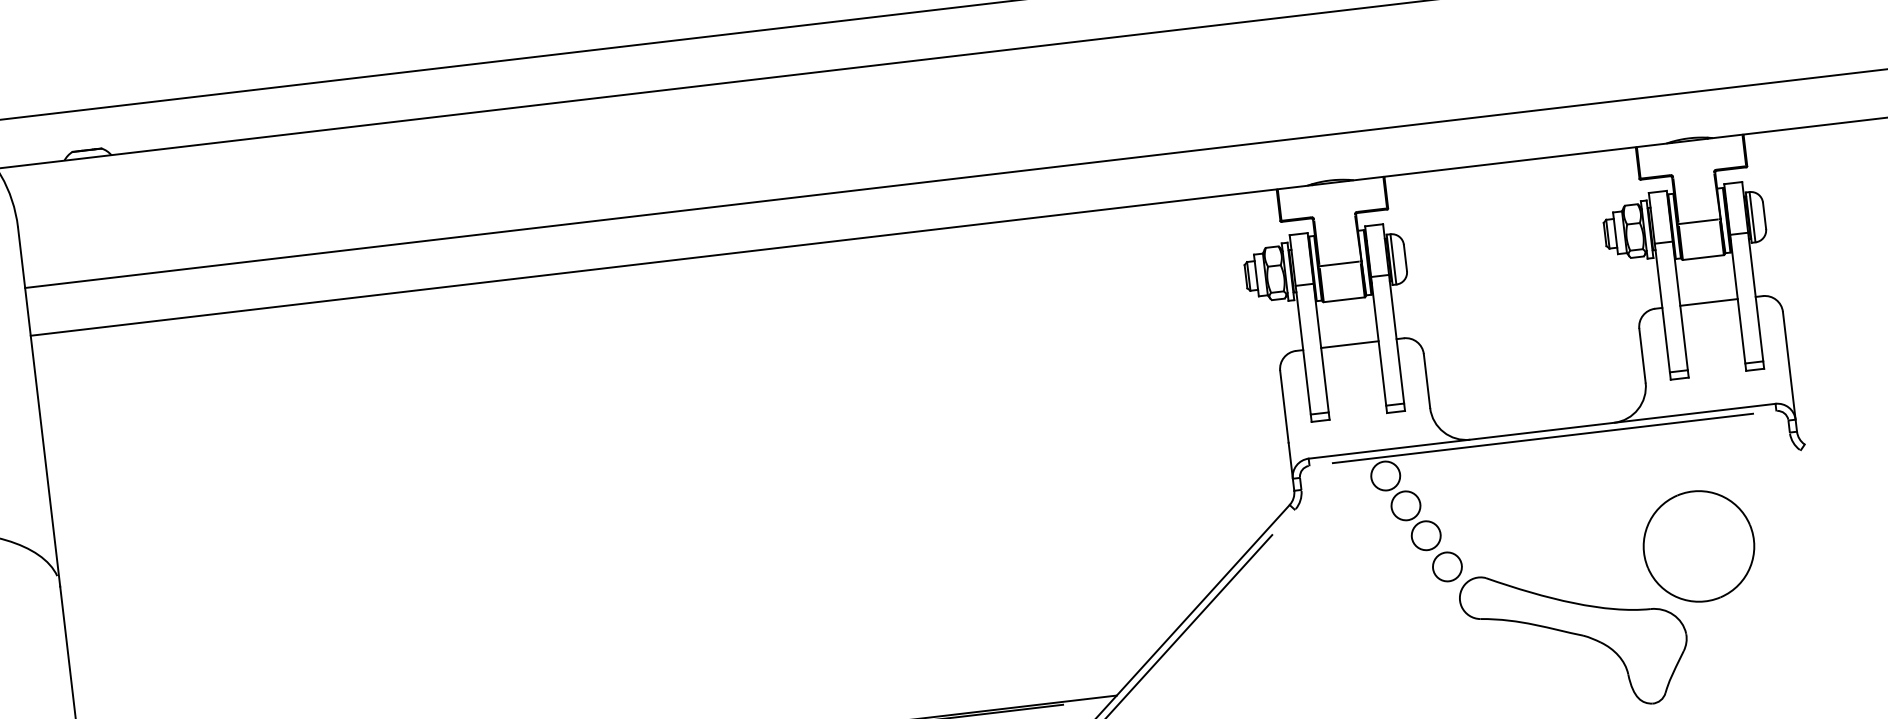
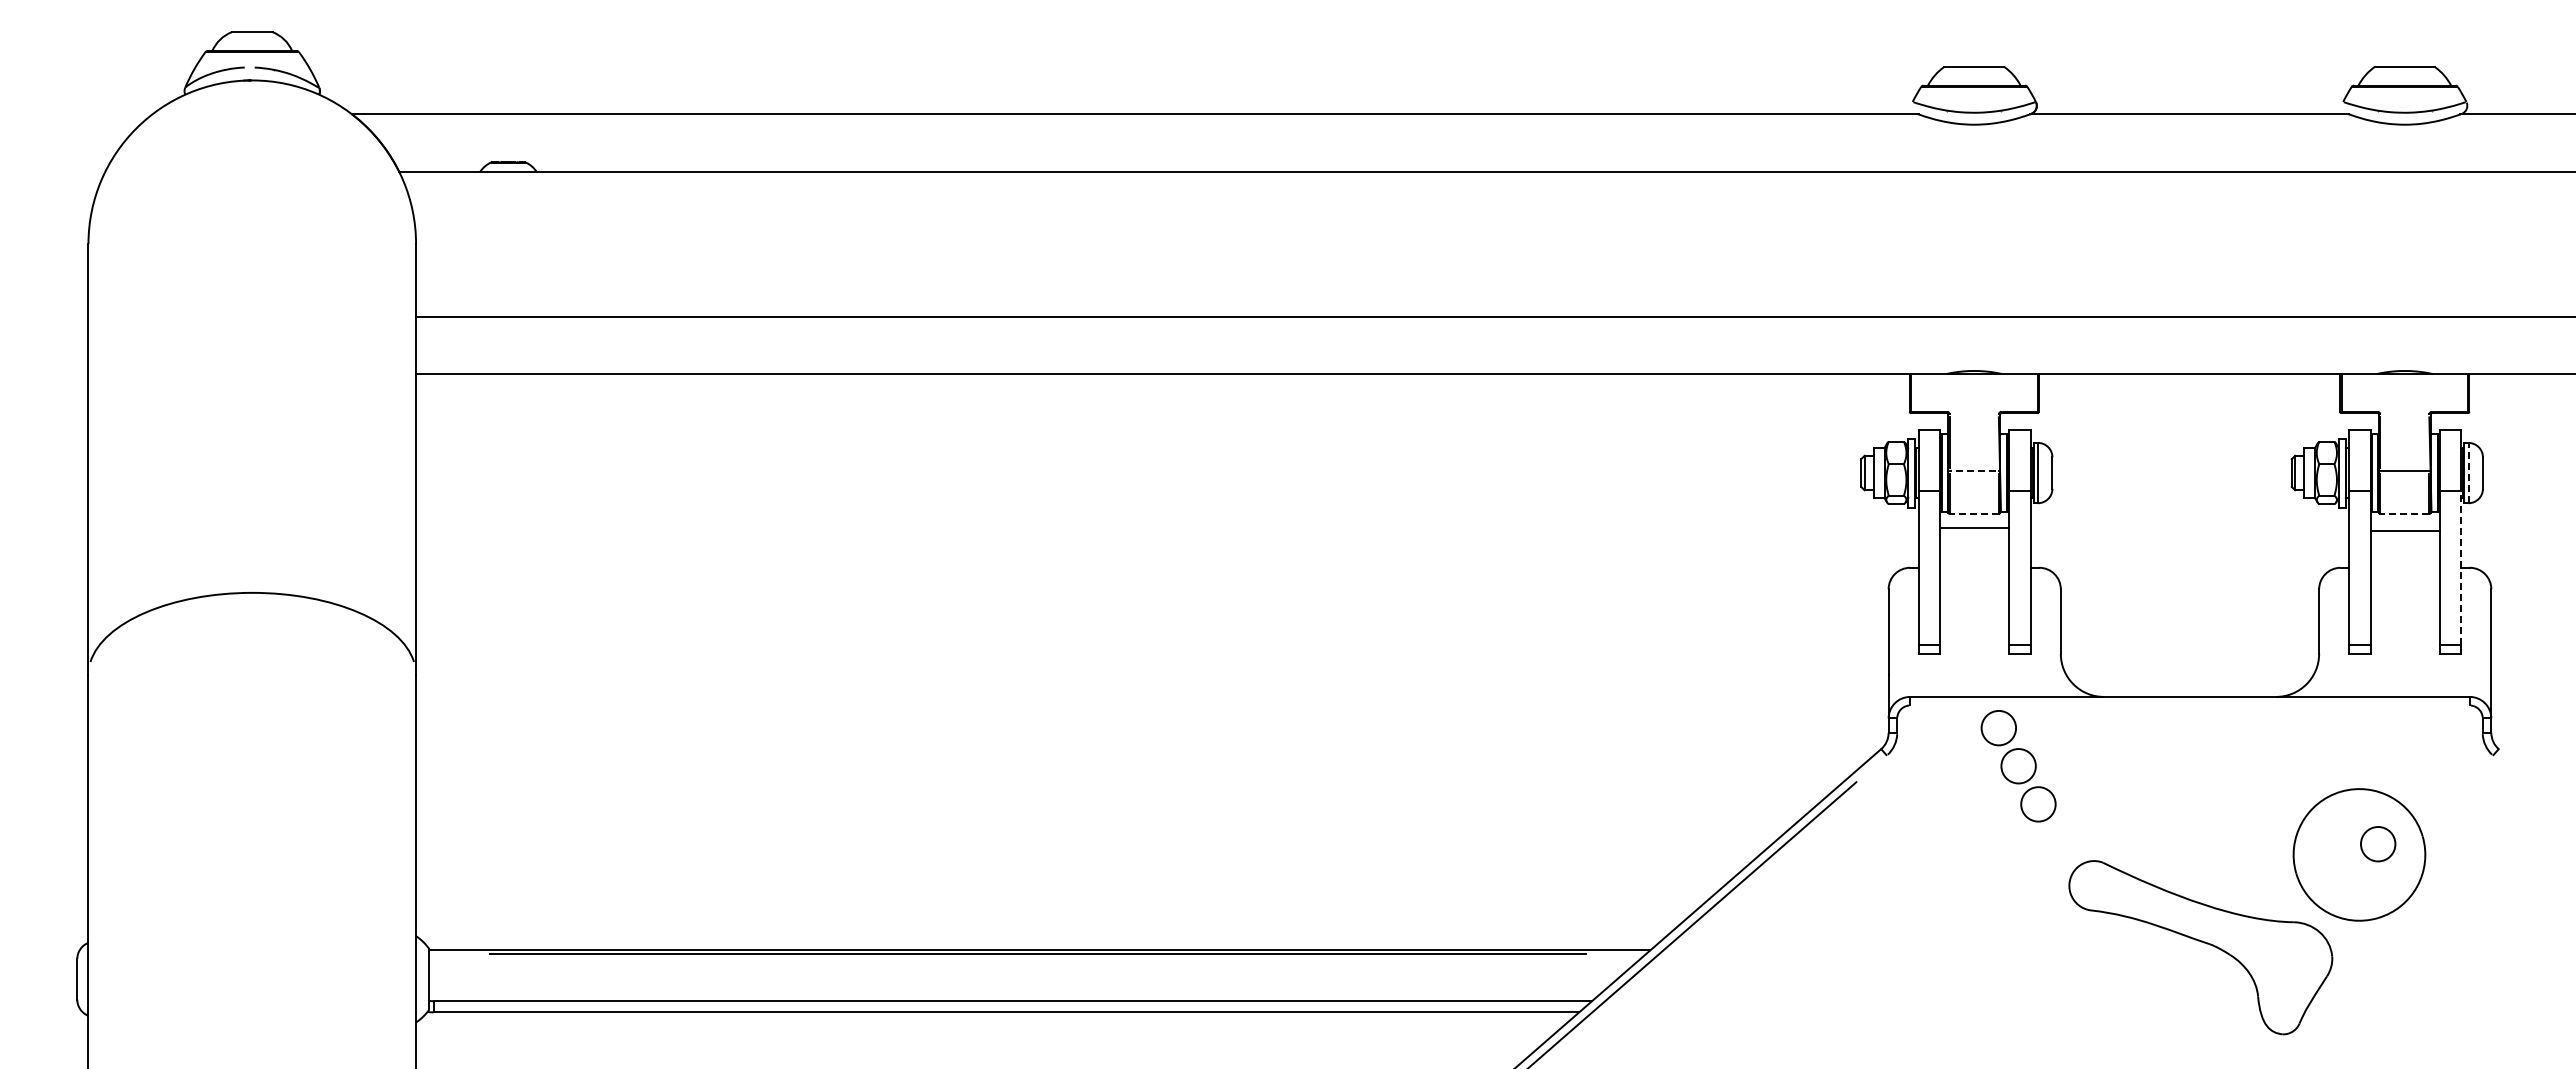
line: (1752, 217) -> (2468, 473), solid -> dashed
line: (1703, 257) -> (2404, 513), solid -> dashed
line: (1338, 263) -> (1972, 470), solid -> dashed
line: (1755, 296) -> (2461, 567), solid -> dashed
line: (1344, 299) -> (1974, 513), solid -> dashed
line: (1708, 302) -> (2404, 530), moved
line: (1349, 344) -> (1974, 527), moved
line: (1542, 438) -> (2189, 705), removed
circle: (1447, 567) -> (2378, 844), moved

